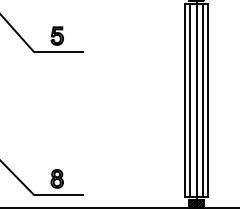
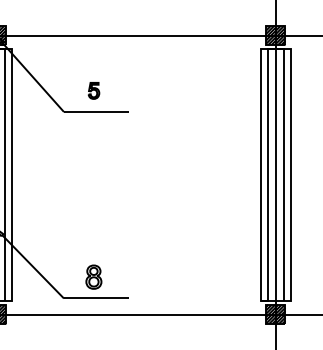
part: (56, 35) -> (93, 90), size x0.7

